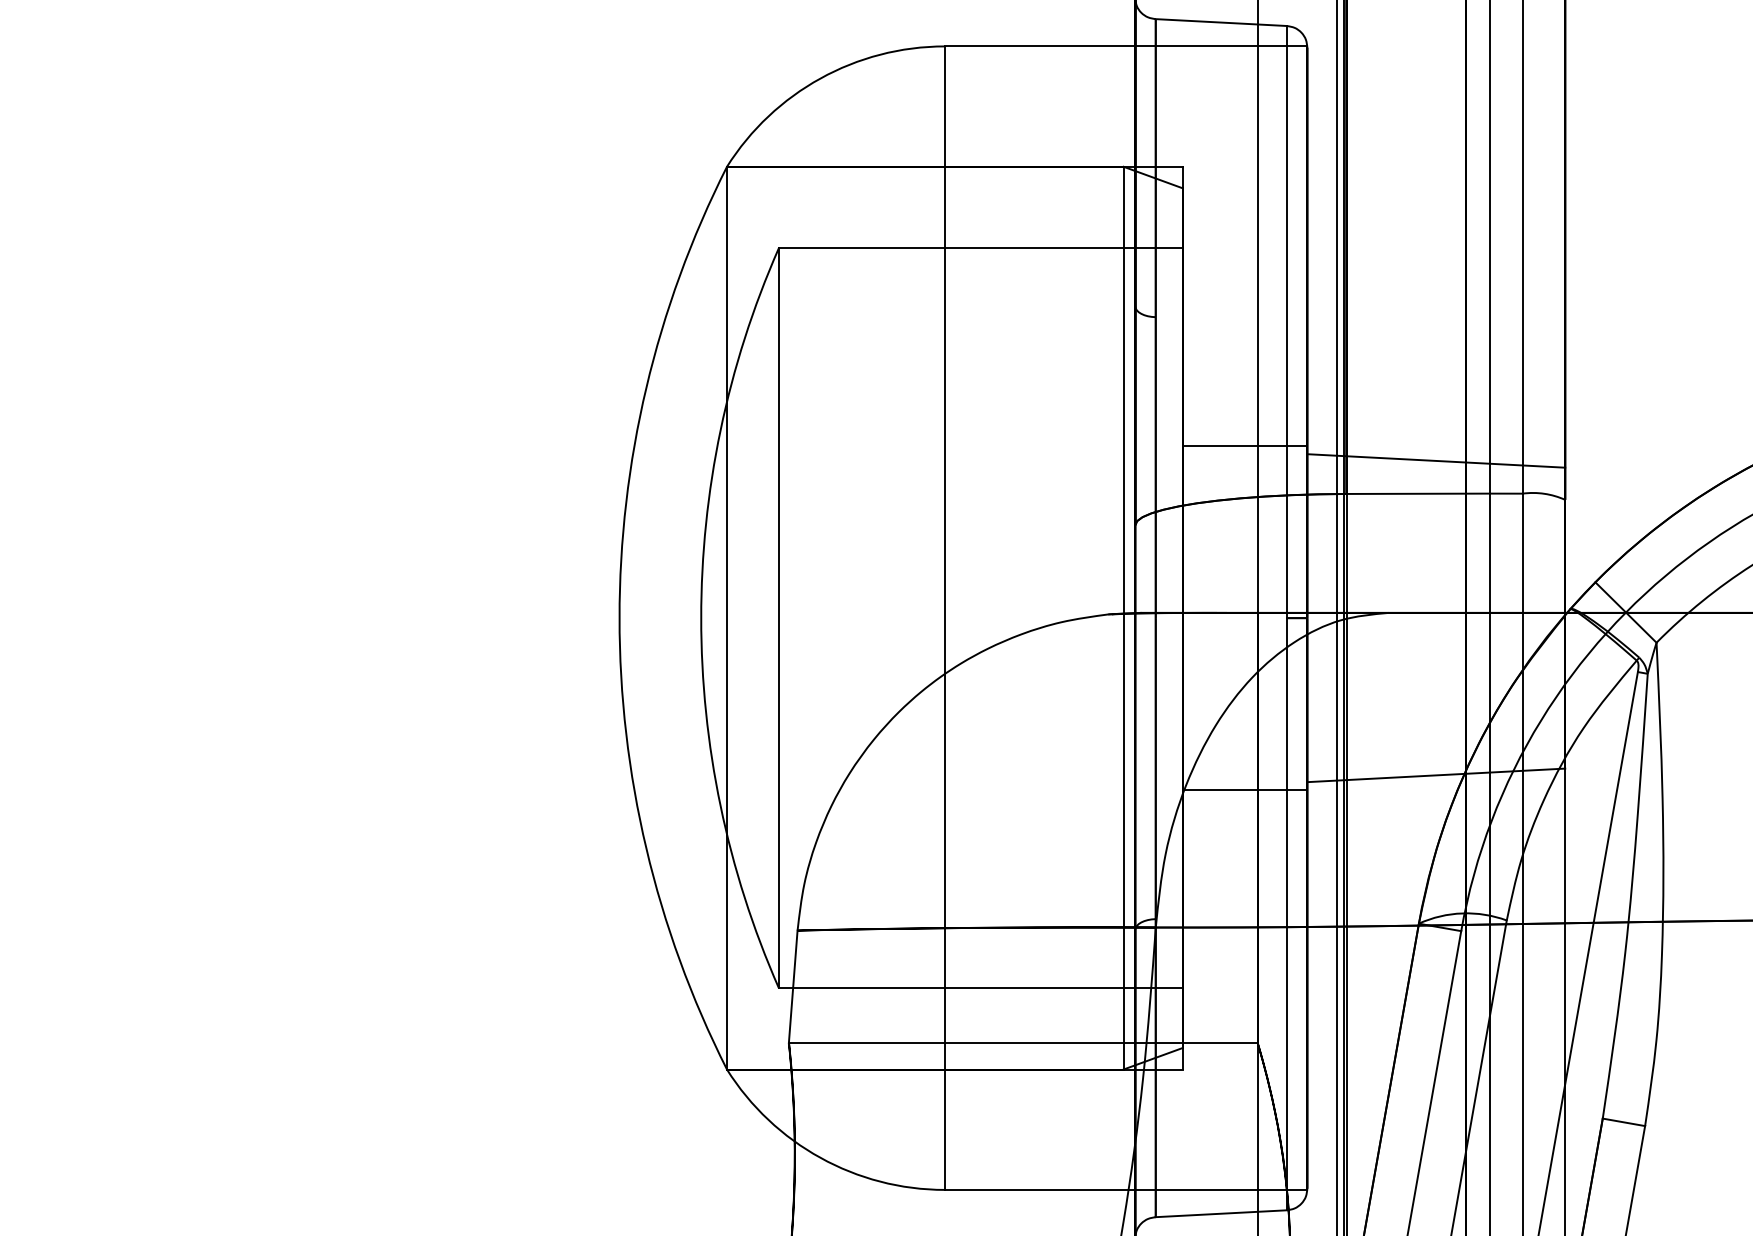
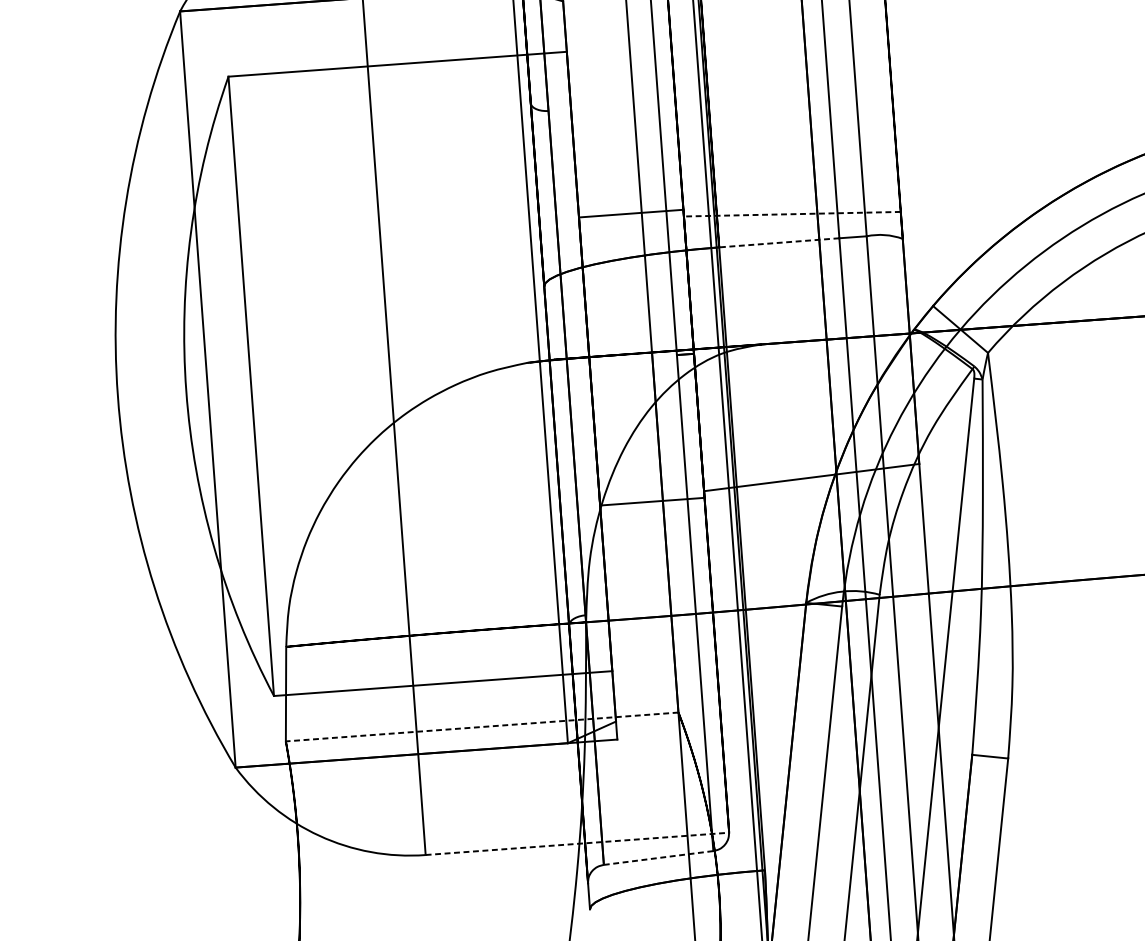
line: (1435, 460) -> (791, 213), solid -> dashed
line: (1418, 493) -> (779, 242), solid -> dashed
line: (1022, 1042) -> (481, 726), solid -> dashed
line: (1126, 1189) -> (577, 843), solid -> dashed
line: (1221, 1213) -> (658, 857), solid -> dashed

